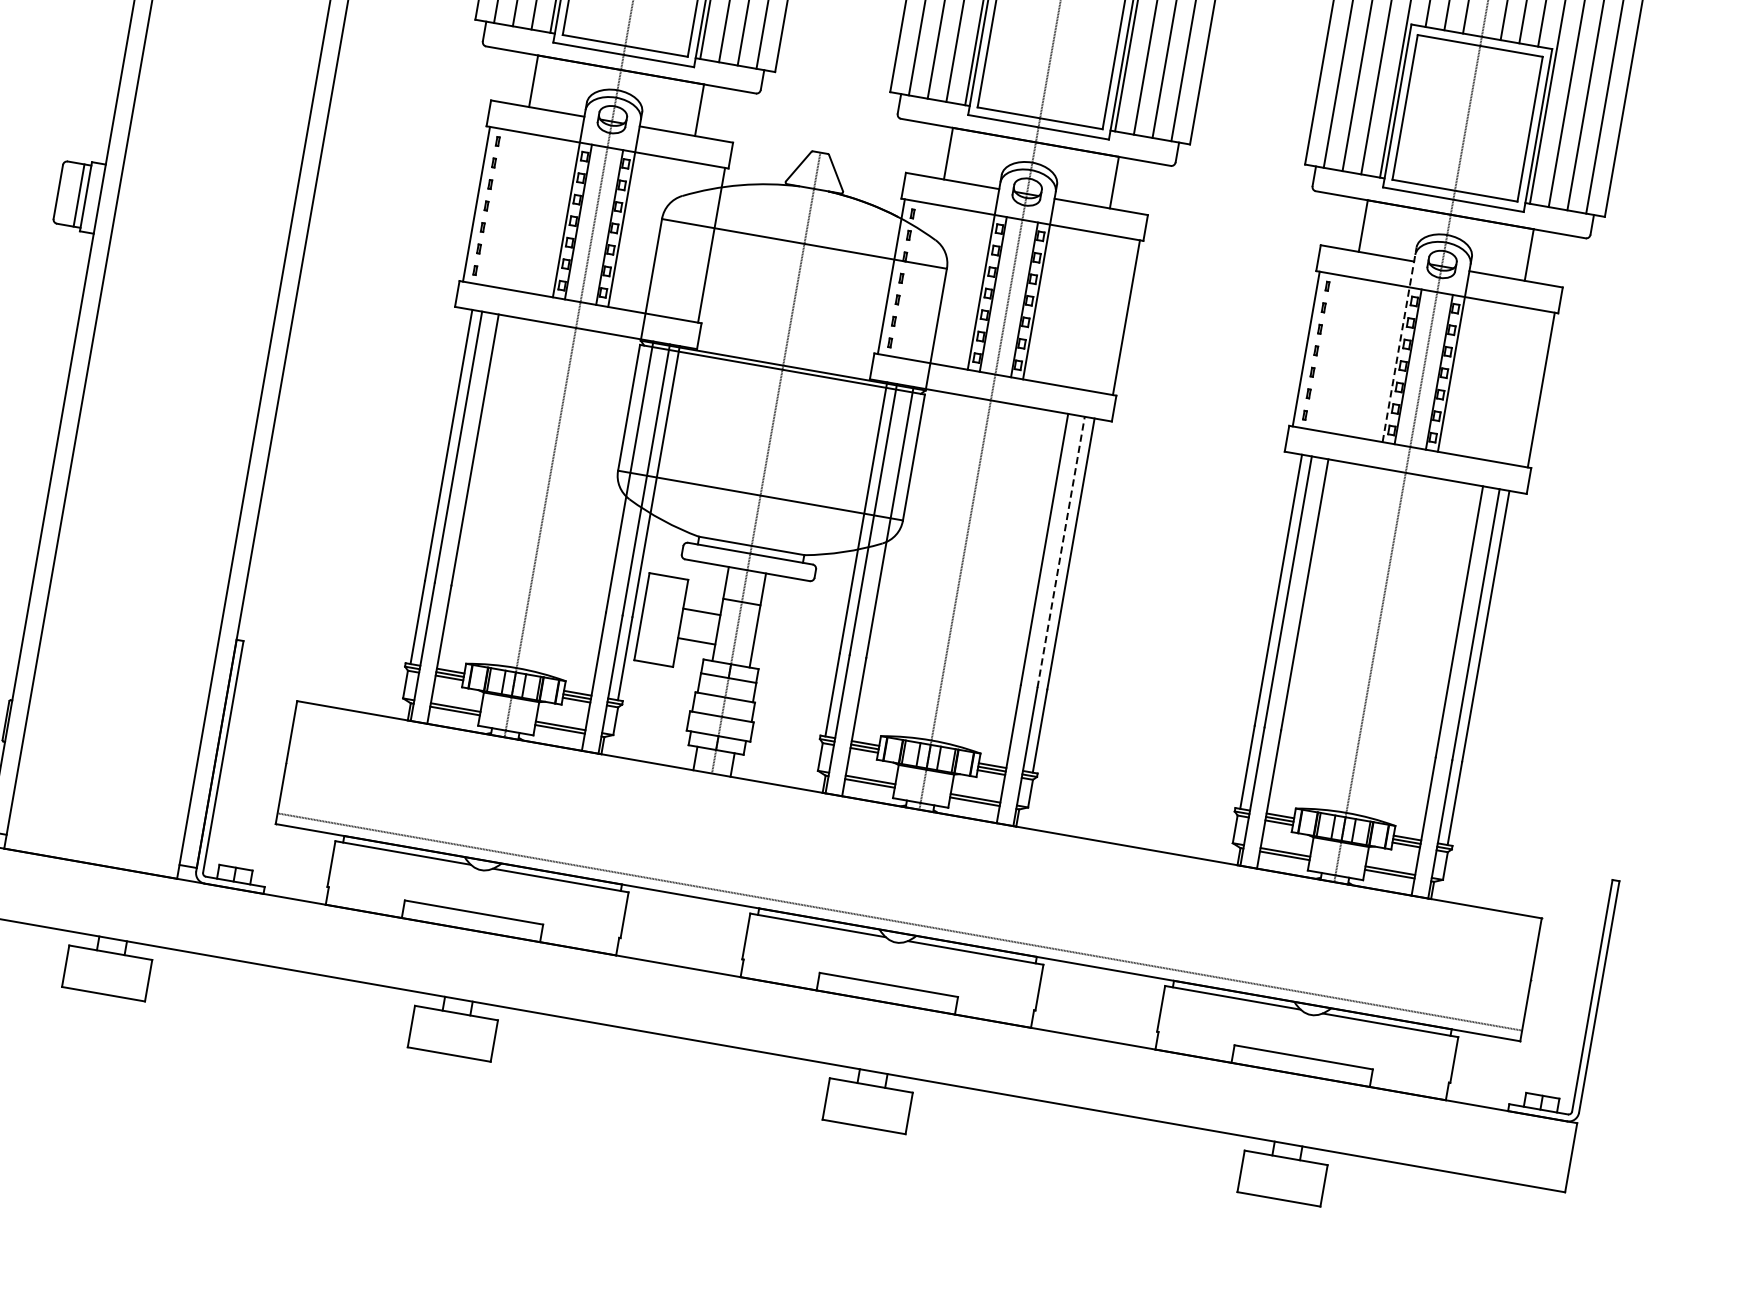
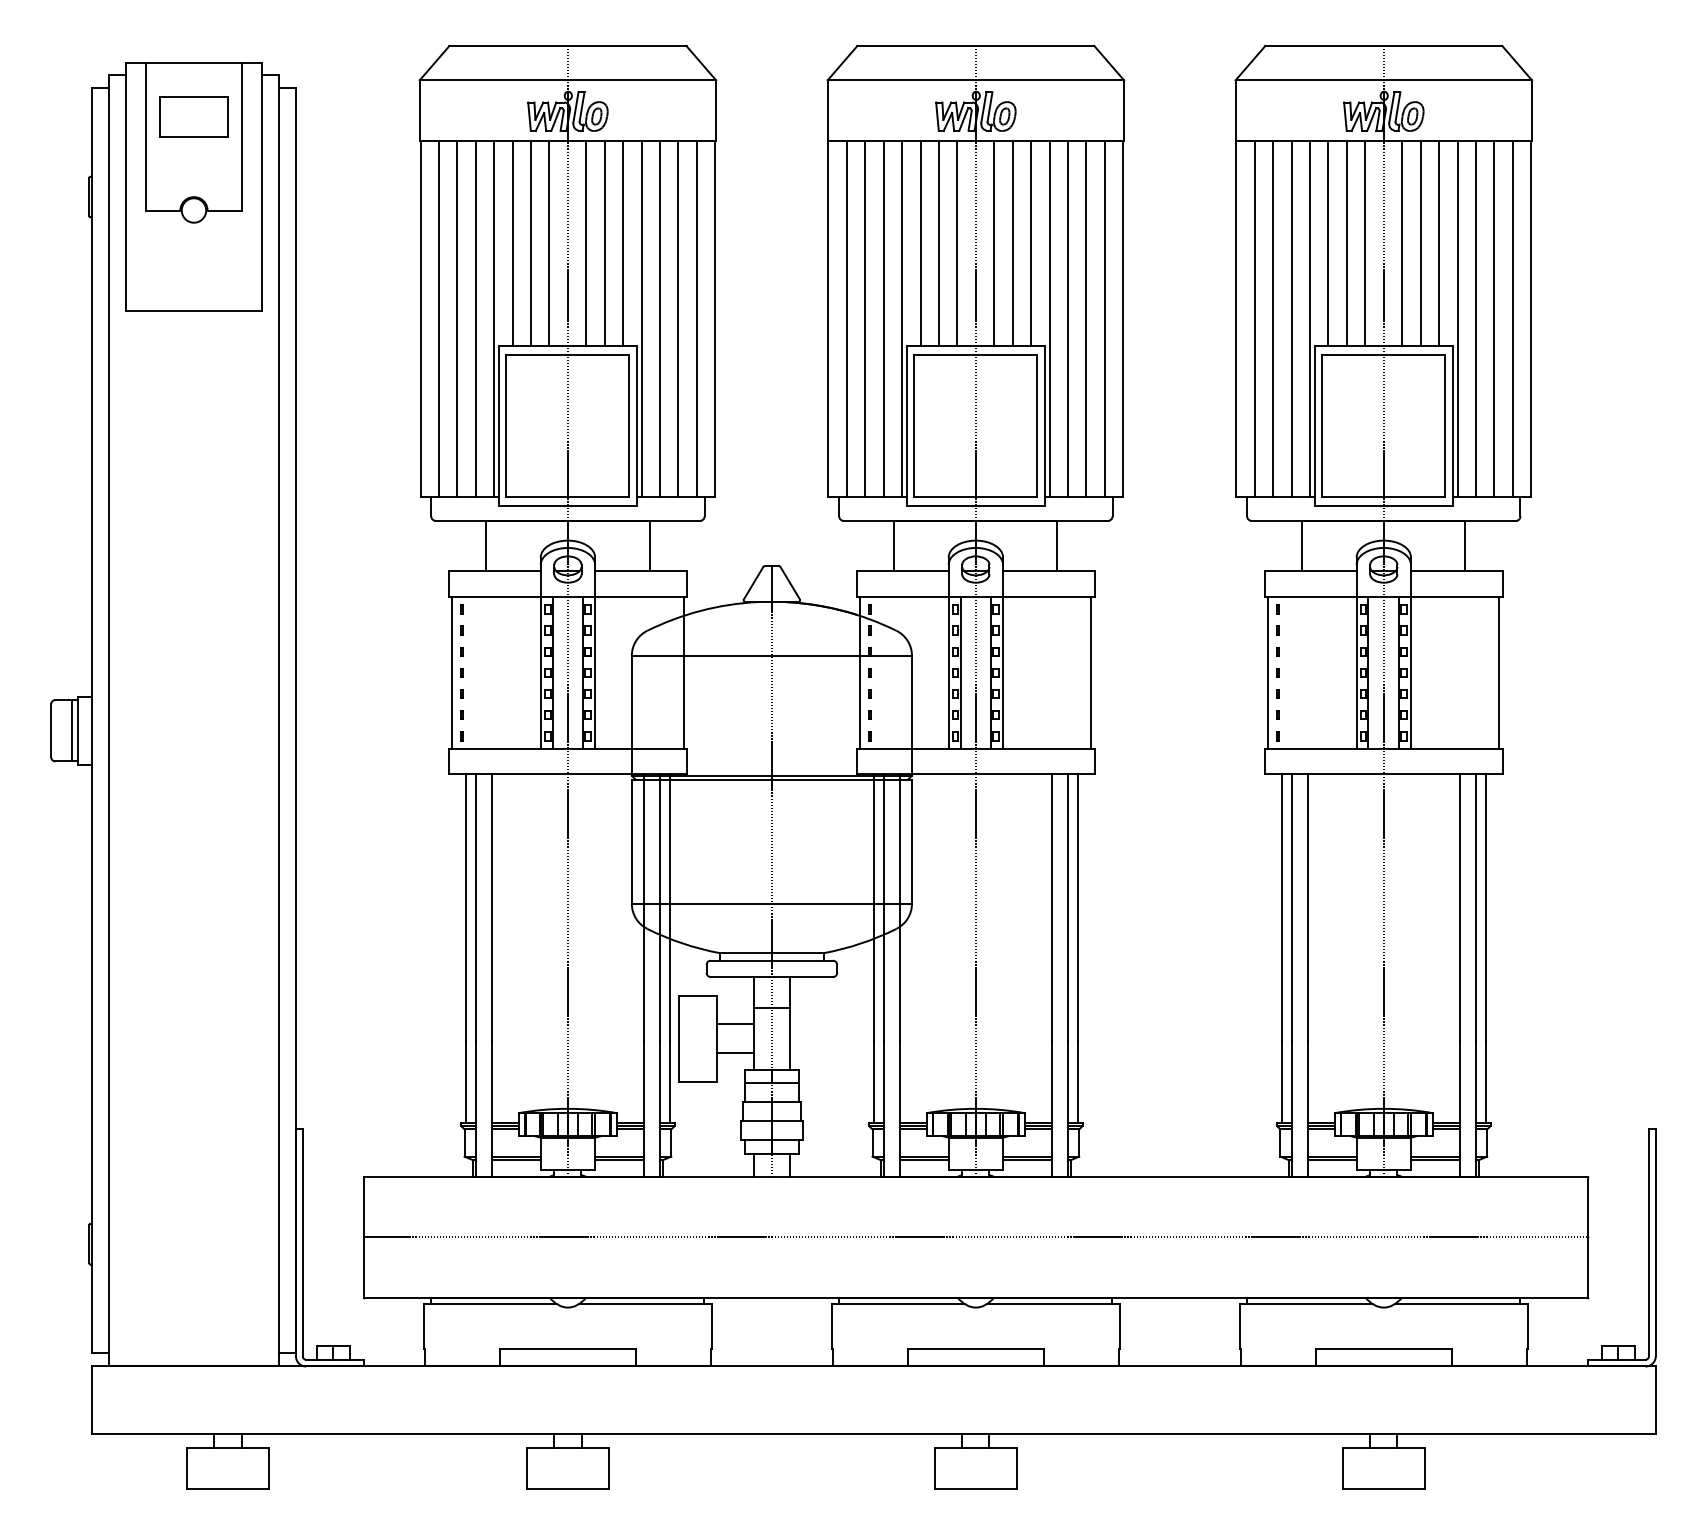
line: (1399, 344) -> (1356, 653), dashed -> solid
line: (1061, 552) -> (1068, 907), dashed -> solid
line: (899, 922) -> (975, 1237), moved

